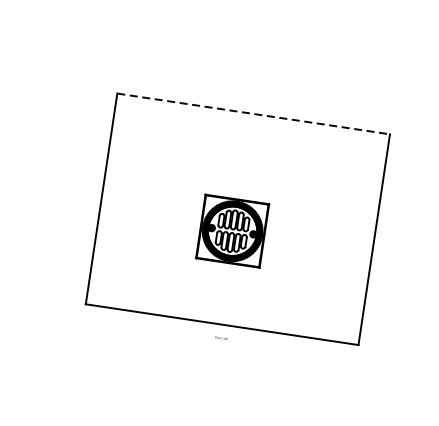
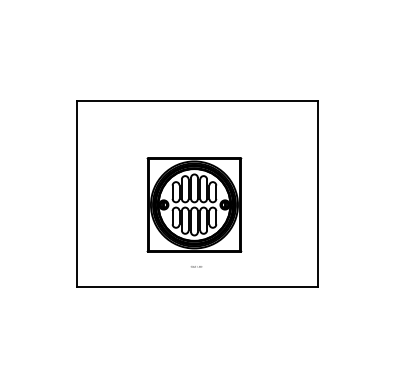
line: (253, 114) -> (197, 101), dashed -> solid
part: (232, 230) -> (194, 204), size x1.67
text: (221, 337) -> (196, 266), moved

